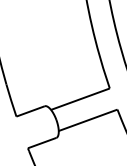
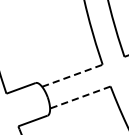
line: (80, 99) -> (72, 76), solid -> dashed
line: (87, 120) -> (79, 97), solid -> dashed

